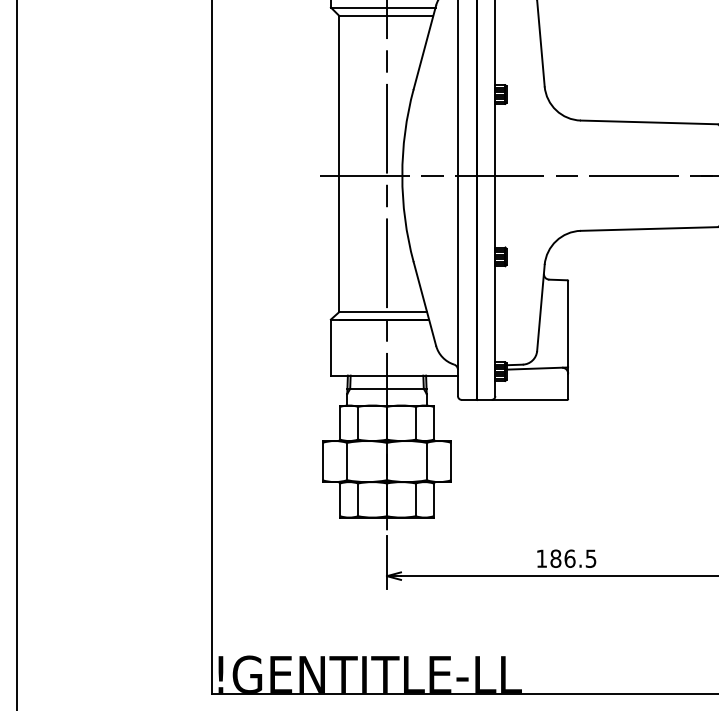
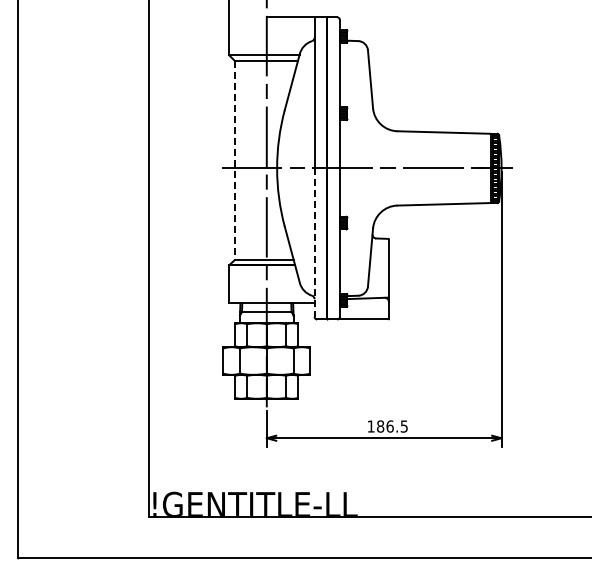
line: (339, 163) -> (234, 160), solid -> dashed
line: (457, 287) -> (314, 243), solid -> dashed

